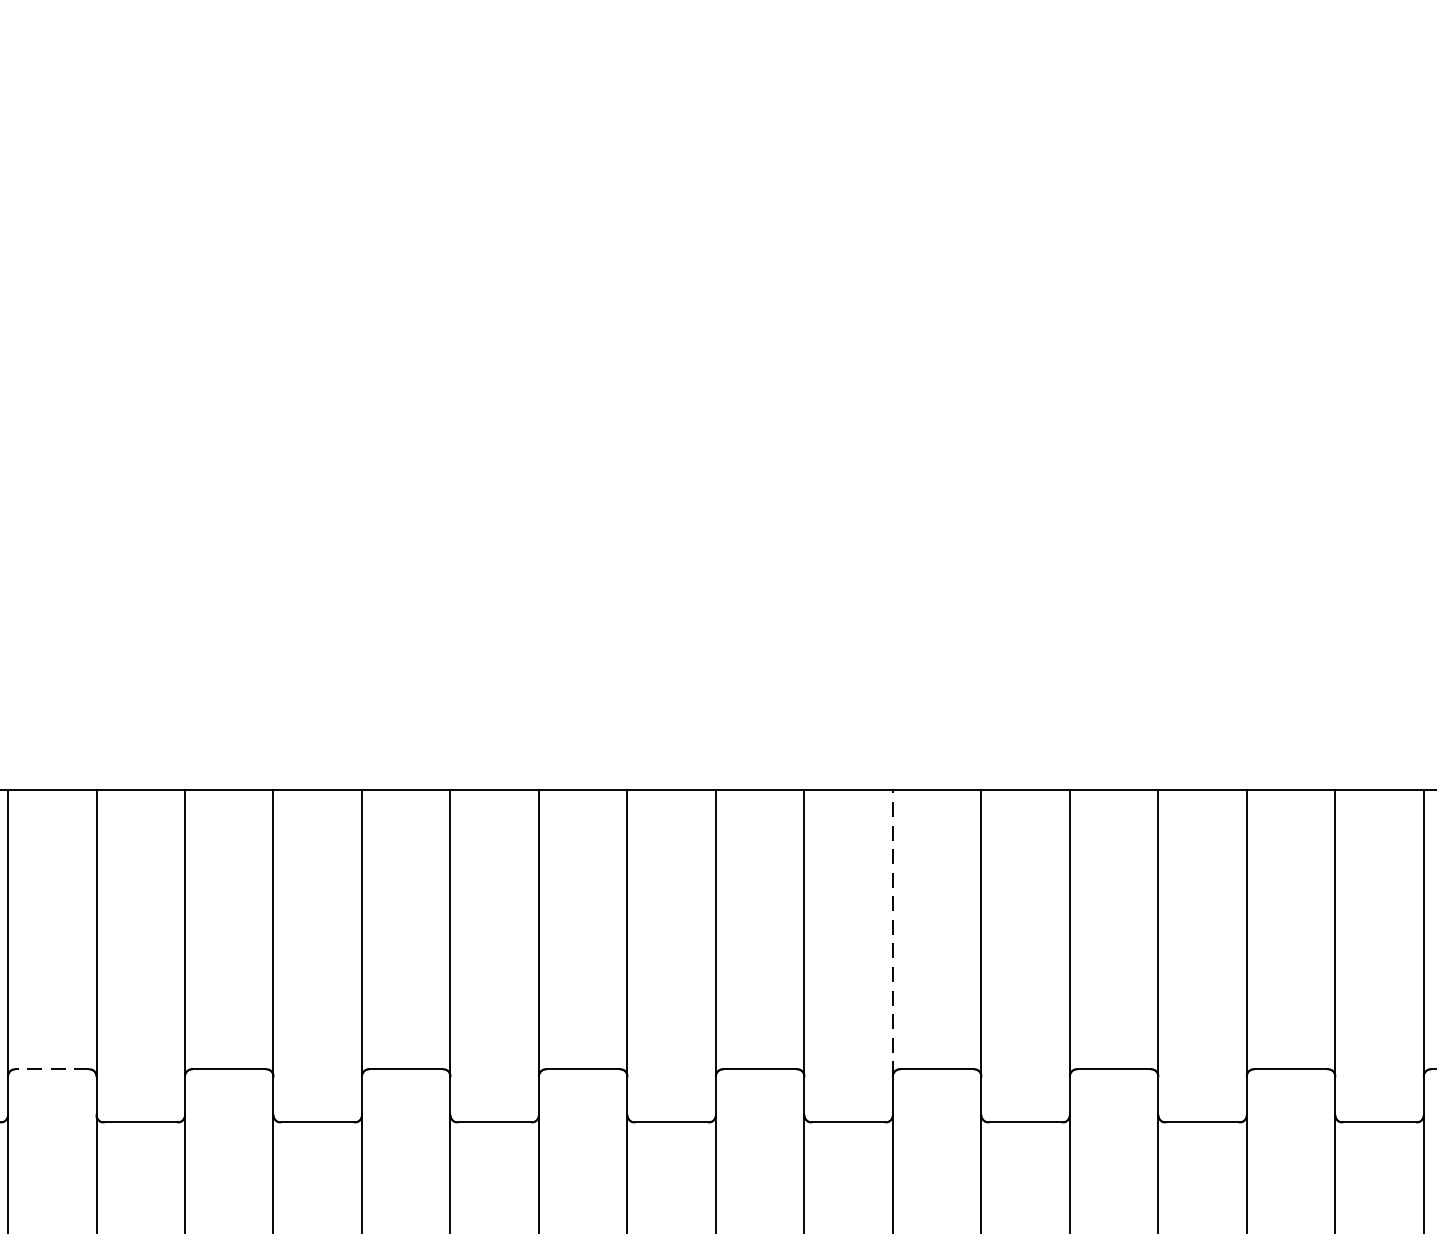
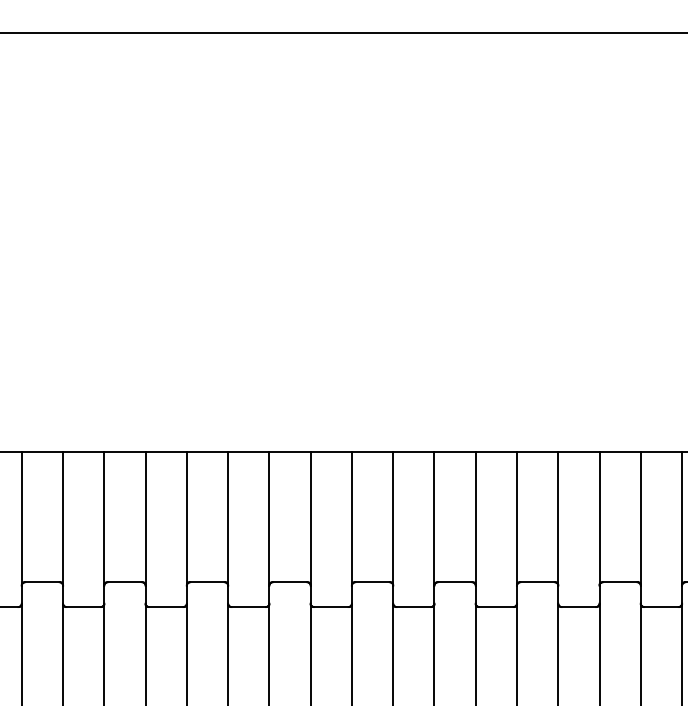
line: (892, 932) -> (434, 518), dashed -> solid
line: (50, 1069) -> (41, 582), dashed -> solid

